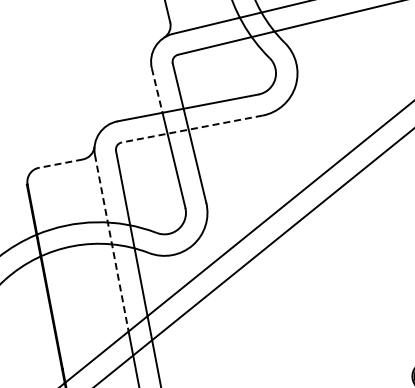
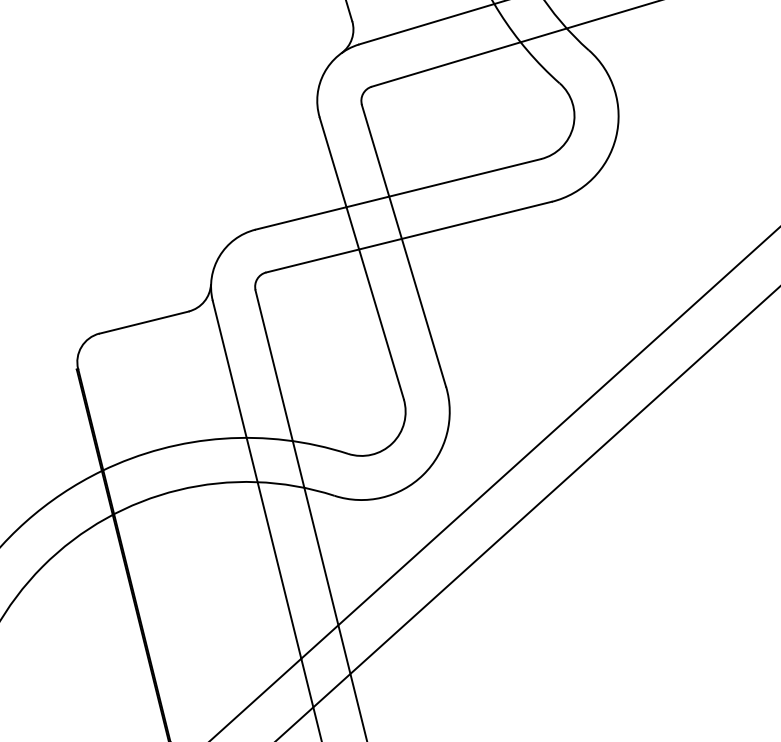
line: (157, 90) -> (333, 162), dashed -> solid
line: (192, 129) -> (409, 238), dashed -> solid
line: (60, 163) -> (143, 322), dashed -> solid
line: (111, 243) -> (256, 480), dashed -> solid

